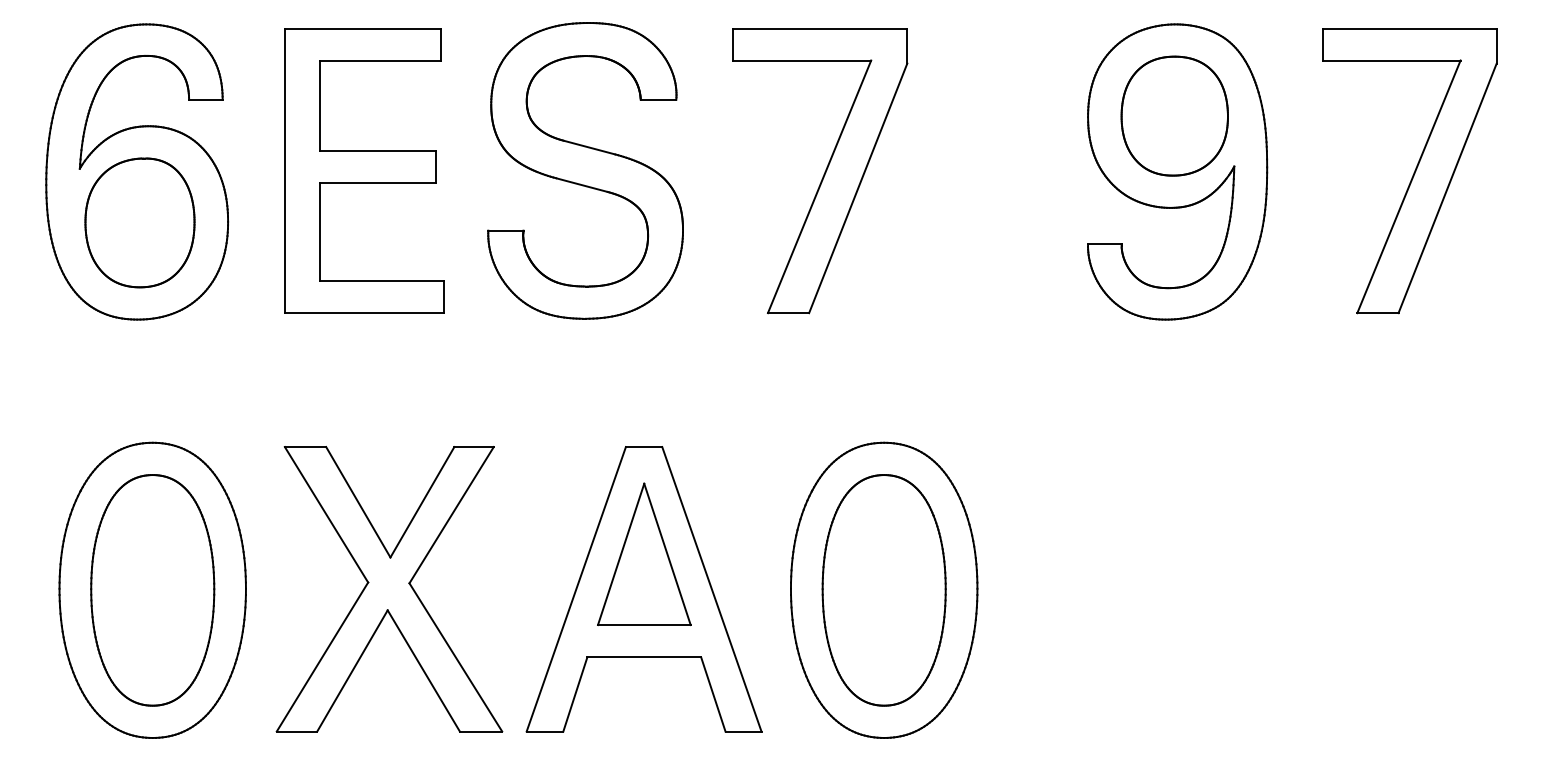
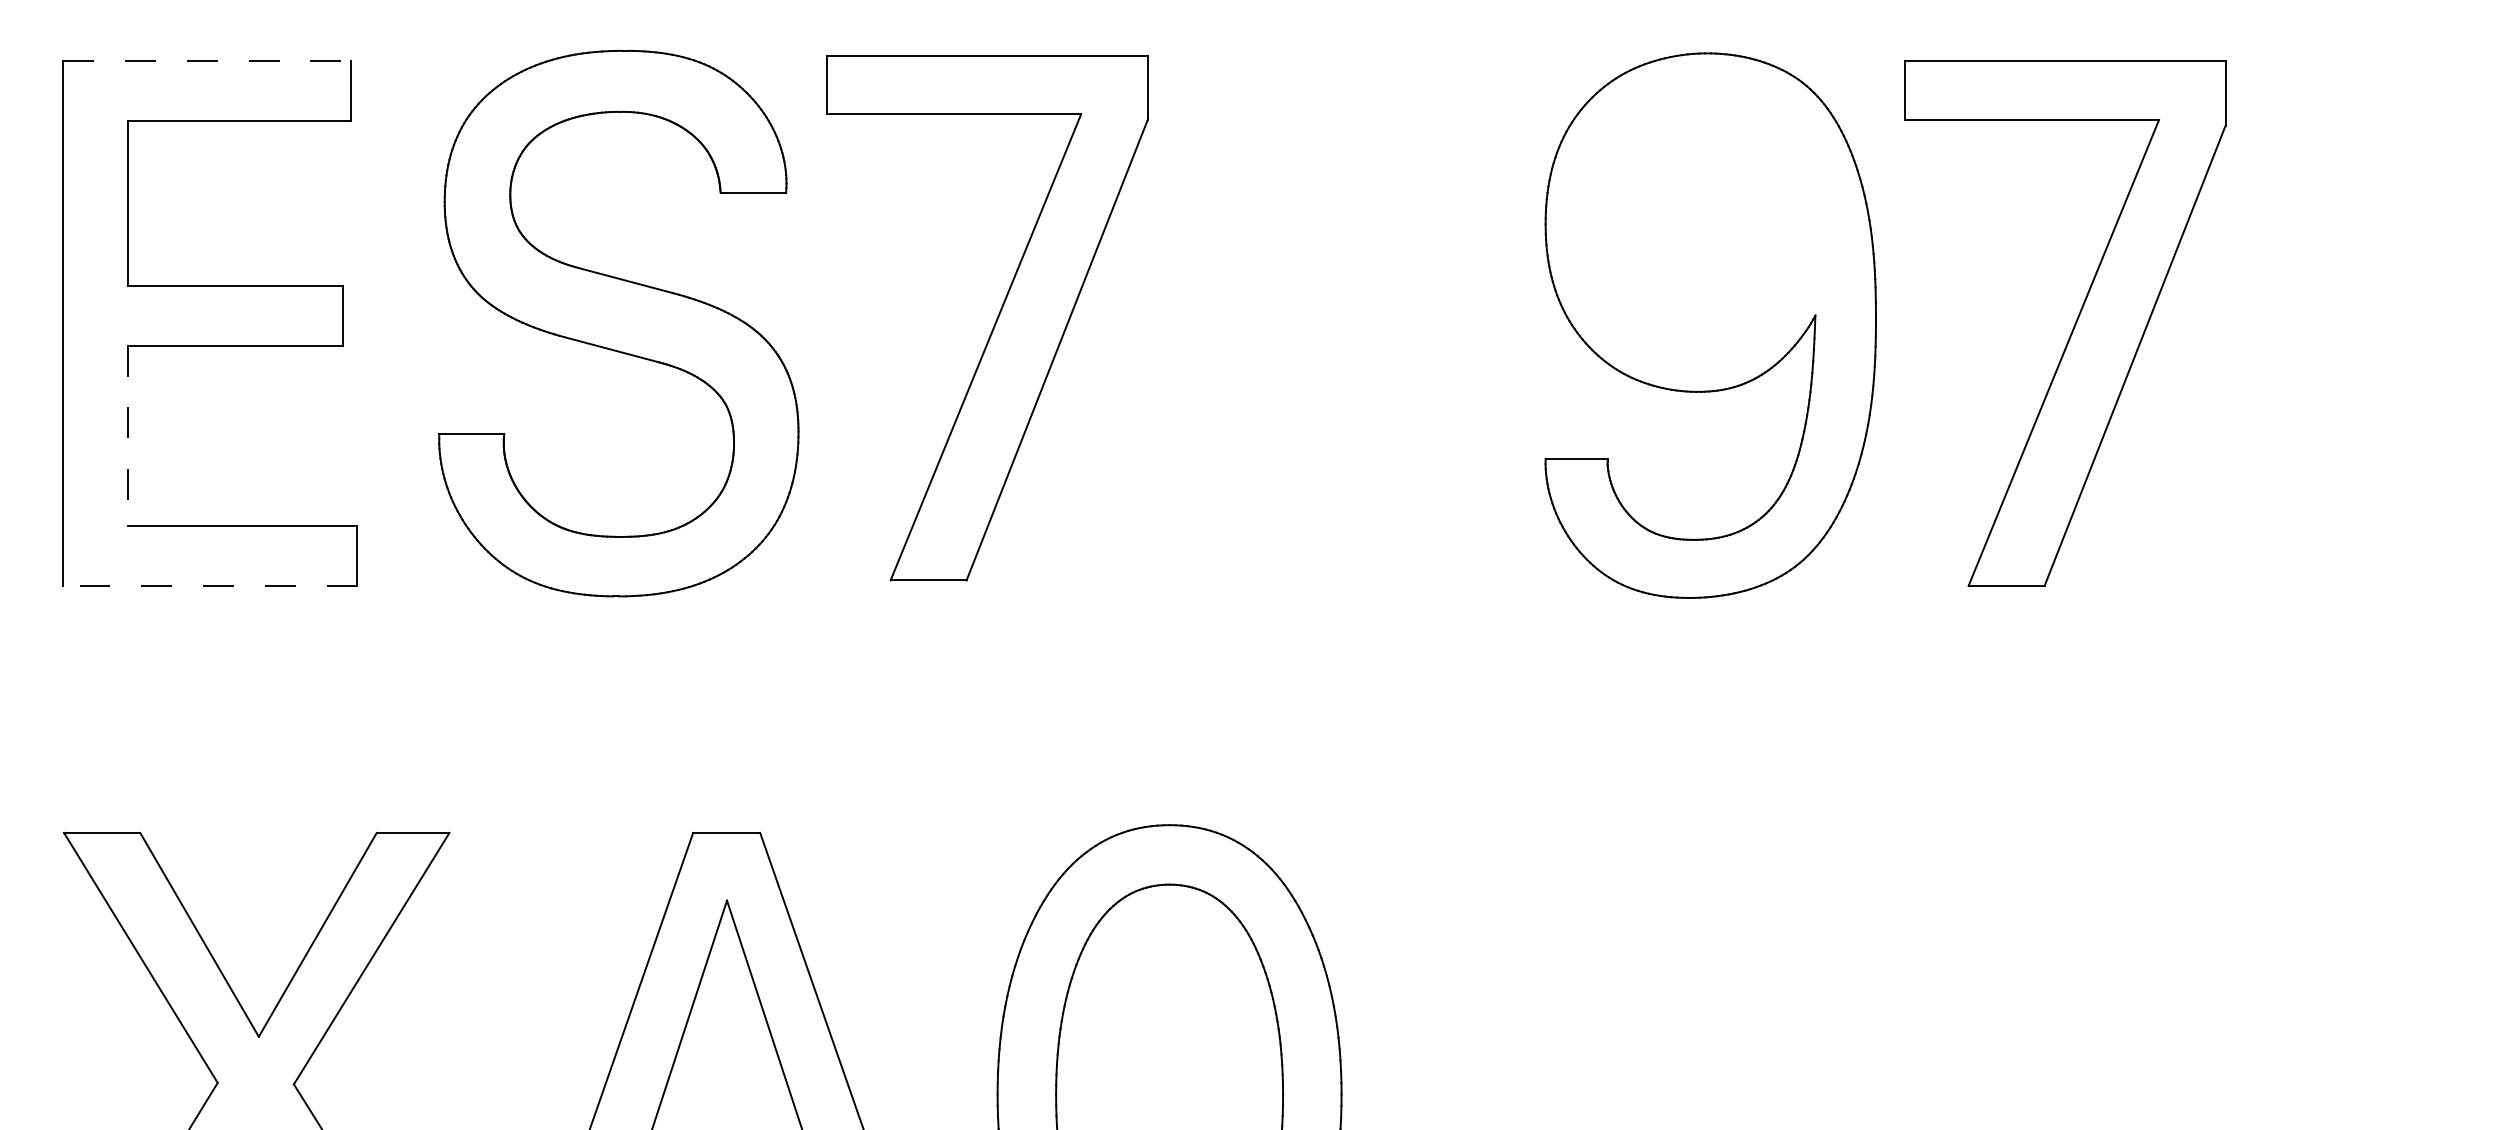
line: (363, 28) -> (209, 60), solid -> dashed
part: (1174, 115) -> (1705, 221), removed
part: (820, 171) -> (987, 319), moved
part: (1409, 171) -> (2064, 324), moved
line: (319, 231) -> (127, 435), solid -> dashed
line: (364, 313) -> (210, 586), solid -> dashed

